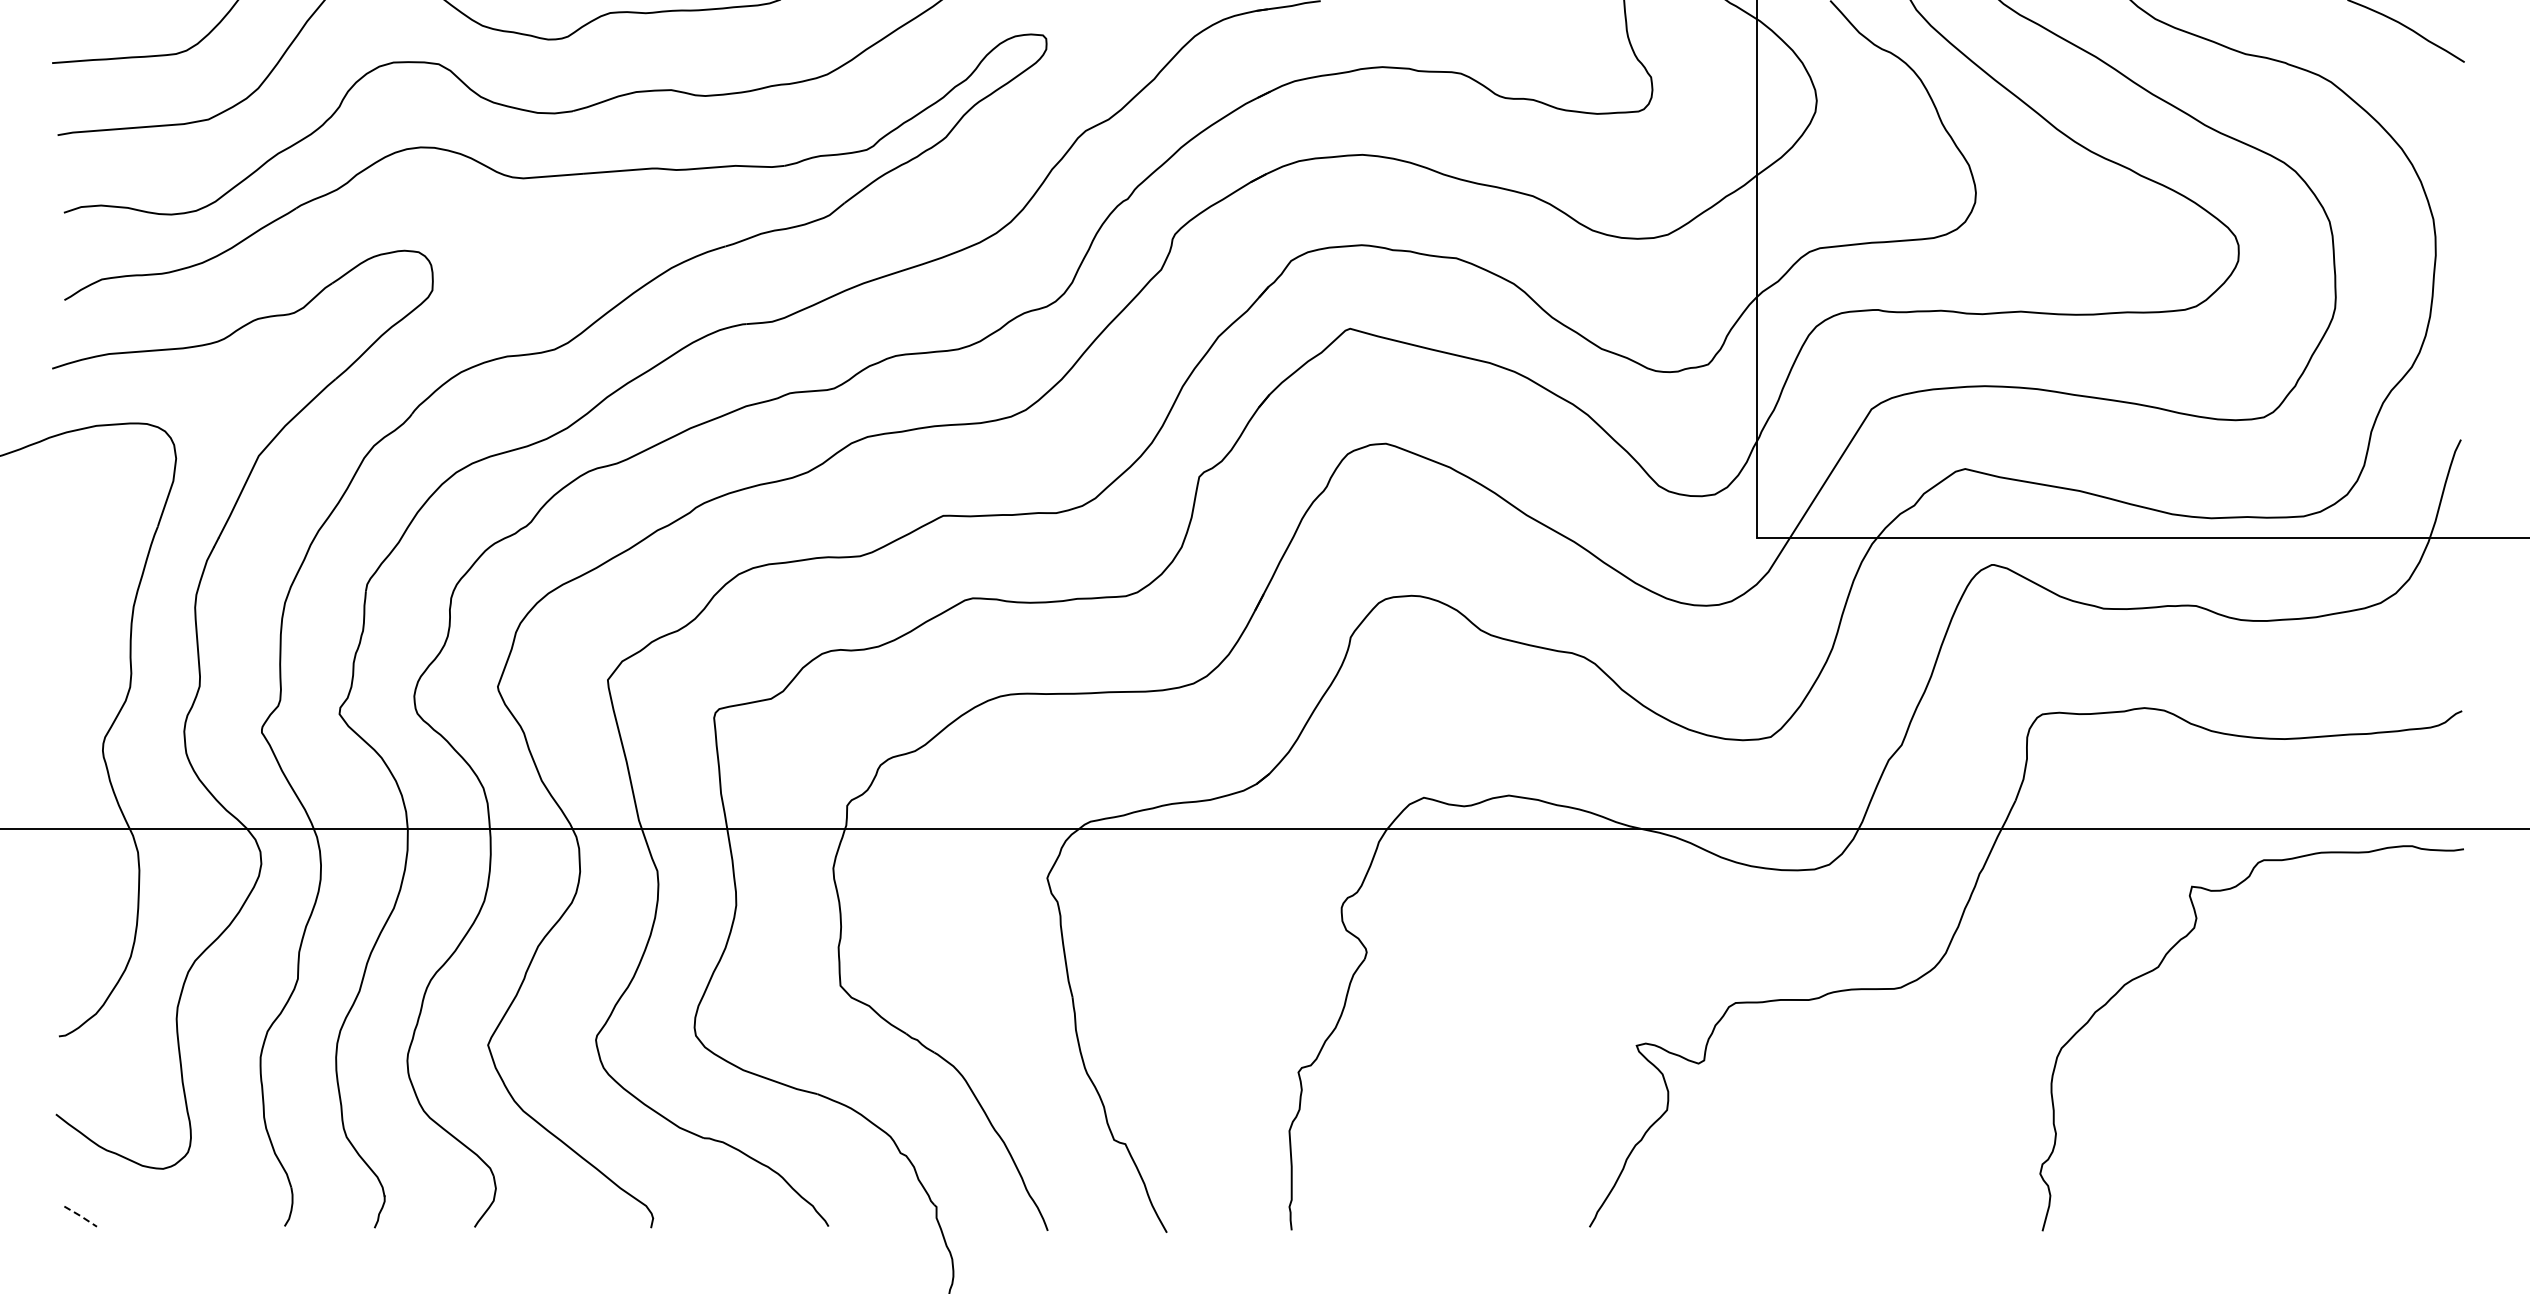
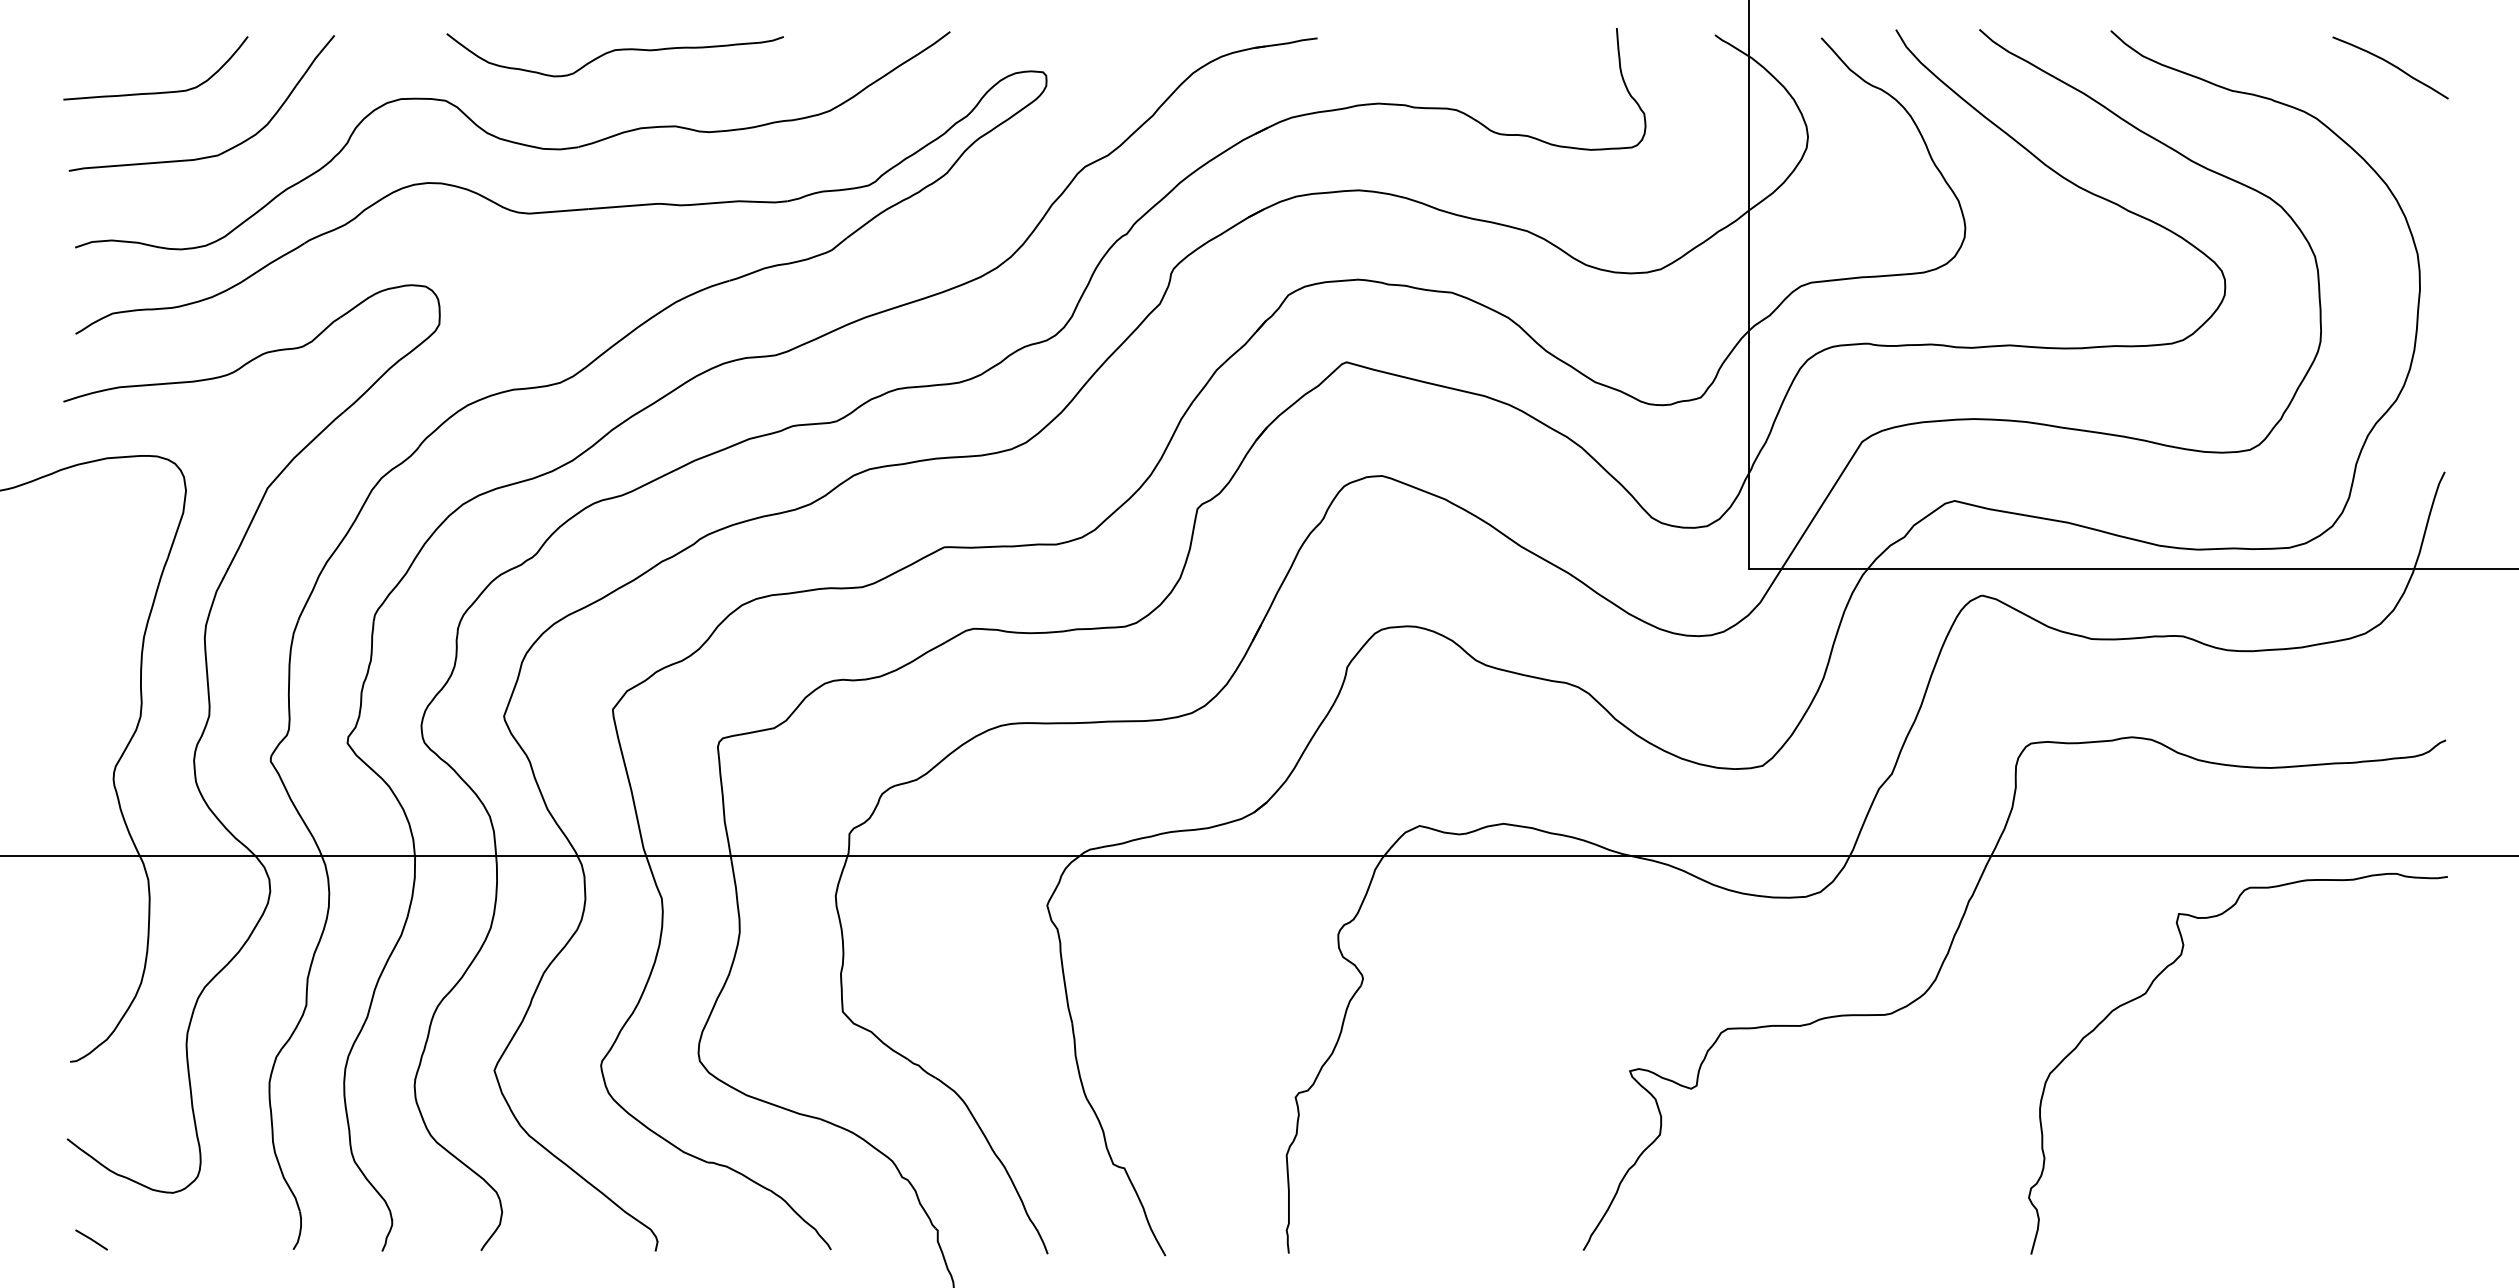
line: (80, 1216) -> (91, 1239), dashed -> solid

